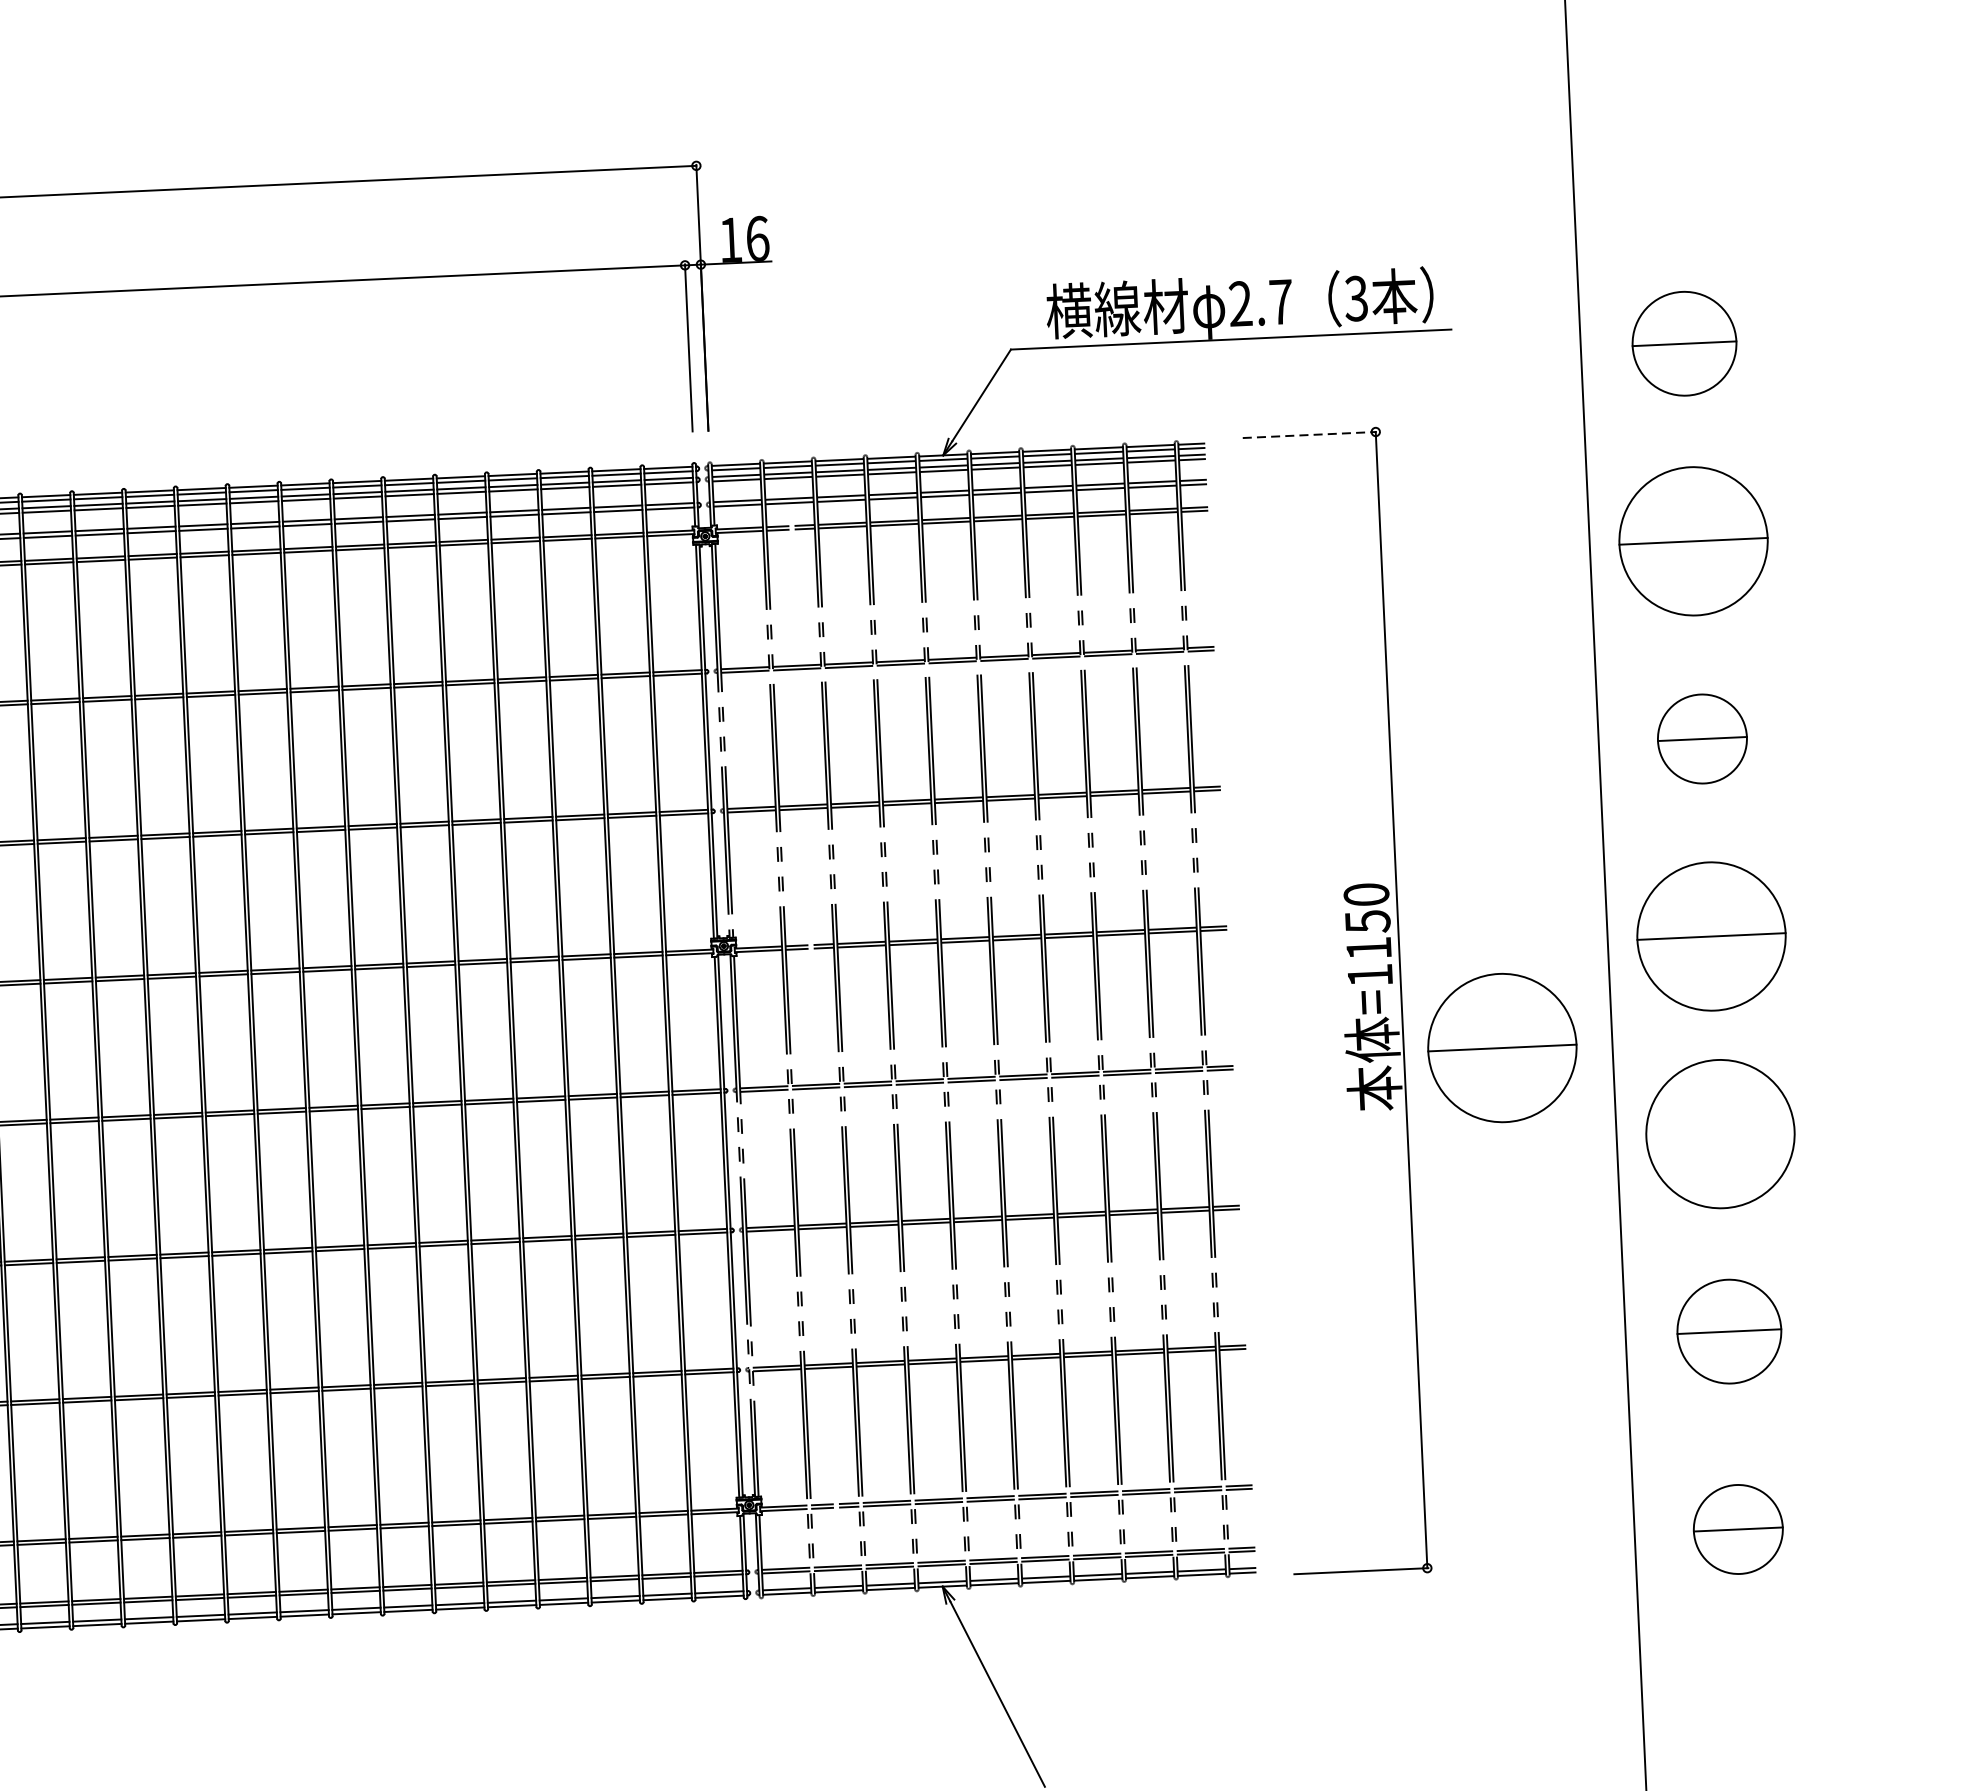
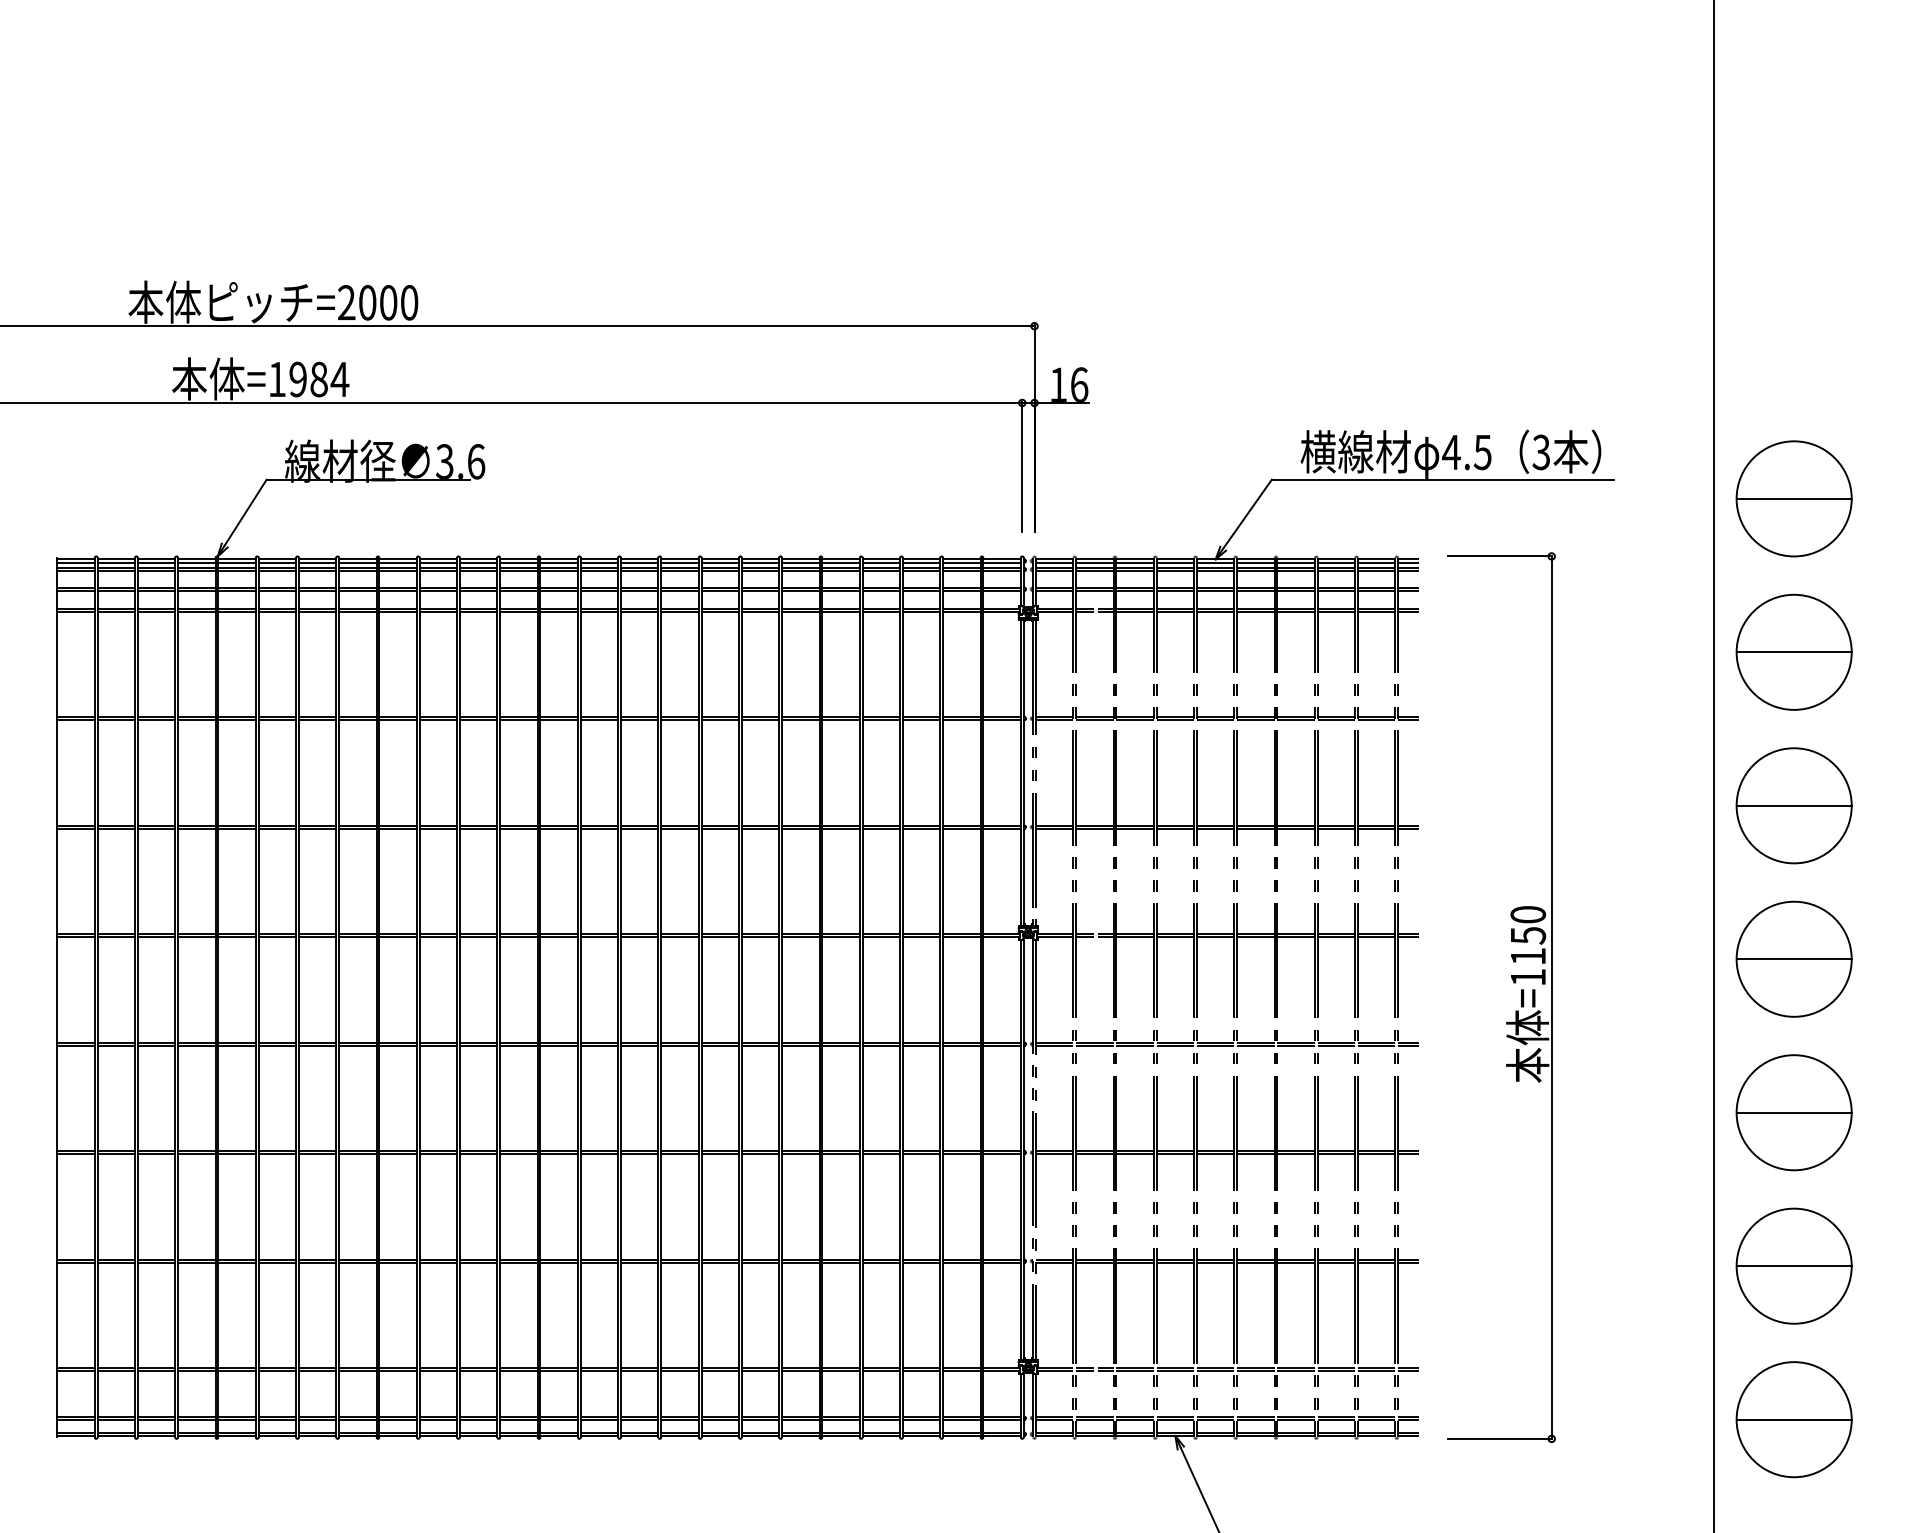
text: (1259, 303) -> (1466, 452), 2.7 -> 4.5
part: (1683, 343) -> (1793, 498), size x1.43
line: (1309, 435) -> (1500, 556), dashed -> solid
part: (1701, 738) -> (1793, 805), size x1.67
part: (1501, 1046) -> (1627, 1037), removed
line: (1719, 1133) -> (1793, 1112), added
part: (1728, 1330) -> (1793, 1265), size x1.43
part: (1737, 1529) -> (1793, 1419), size x1.67

